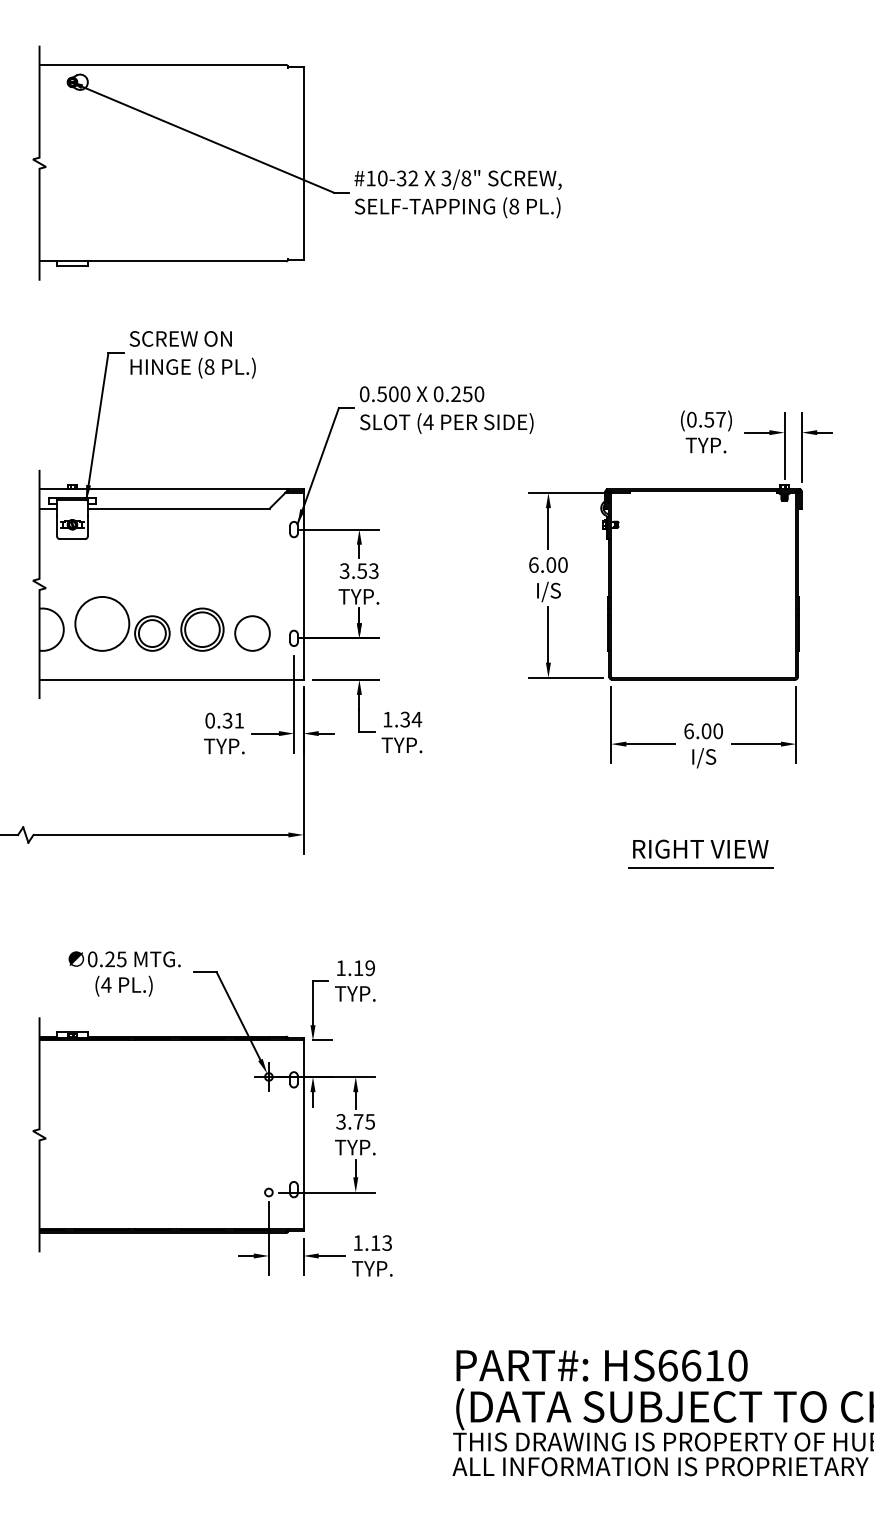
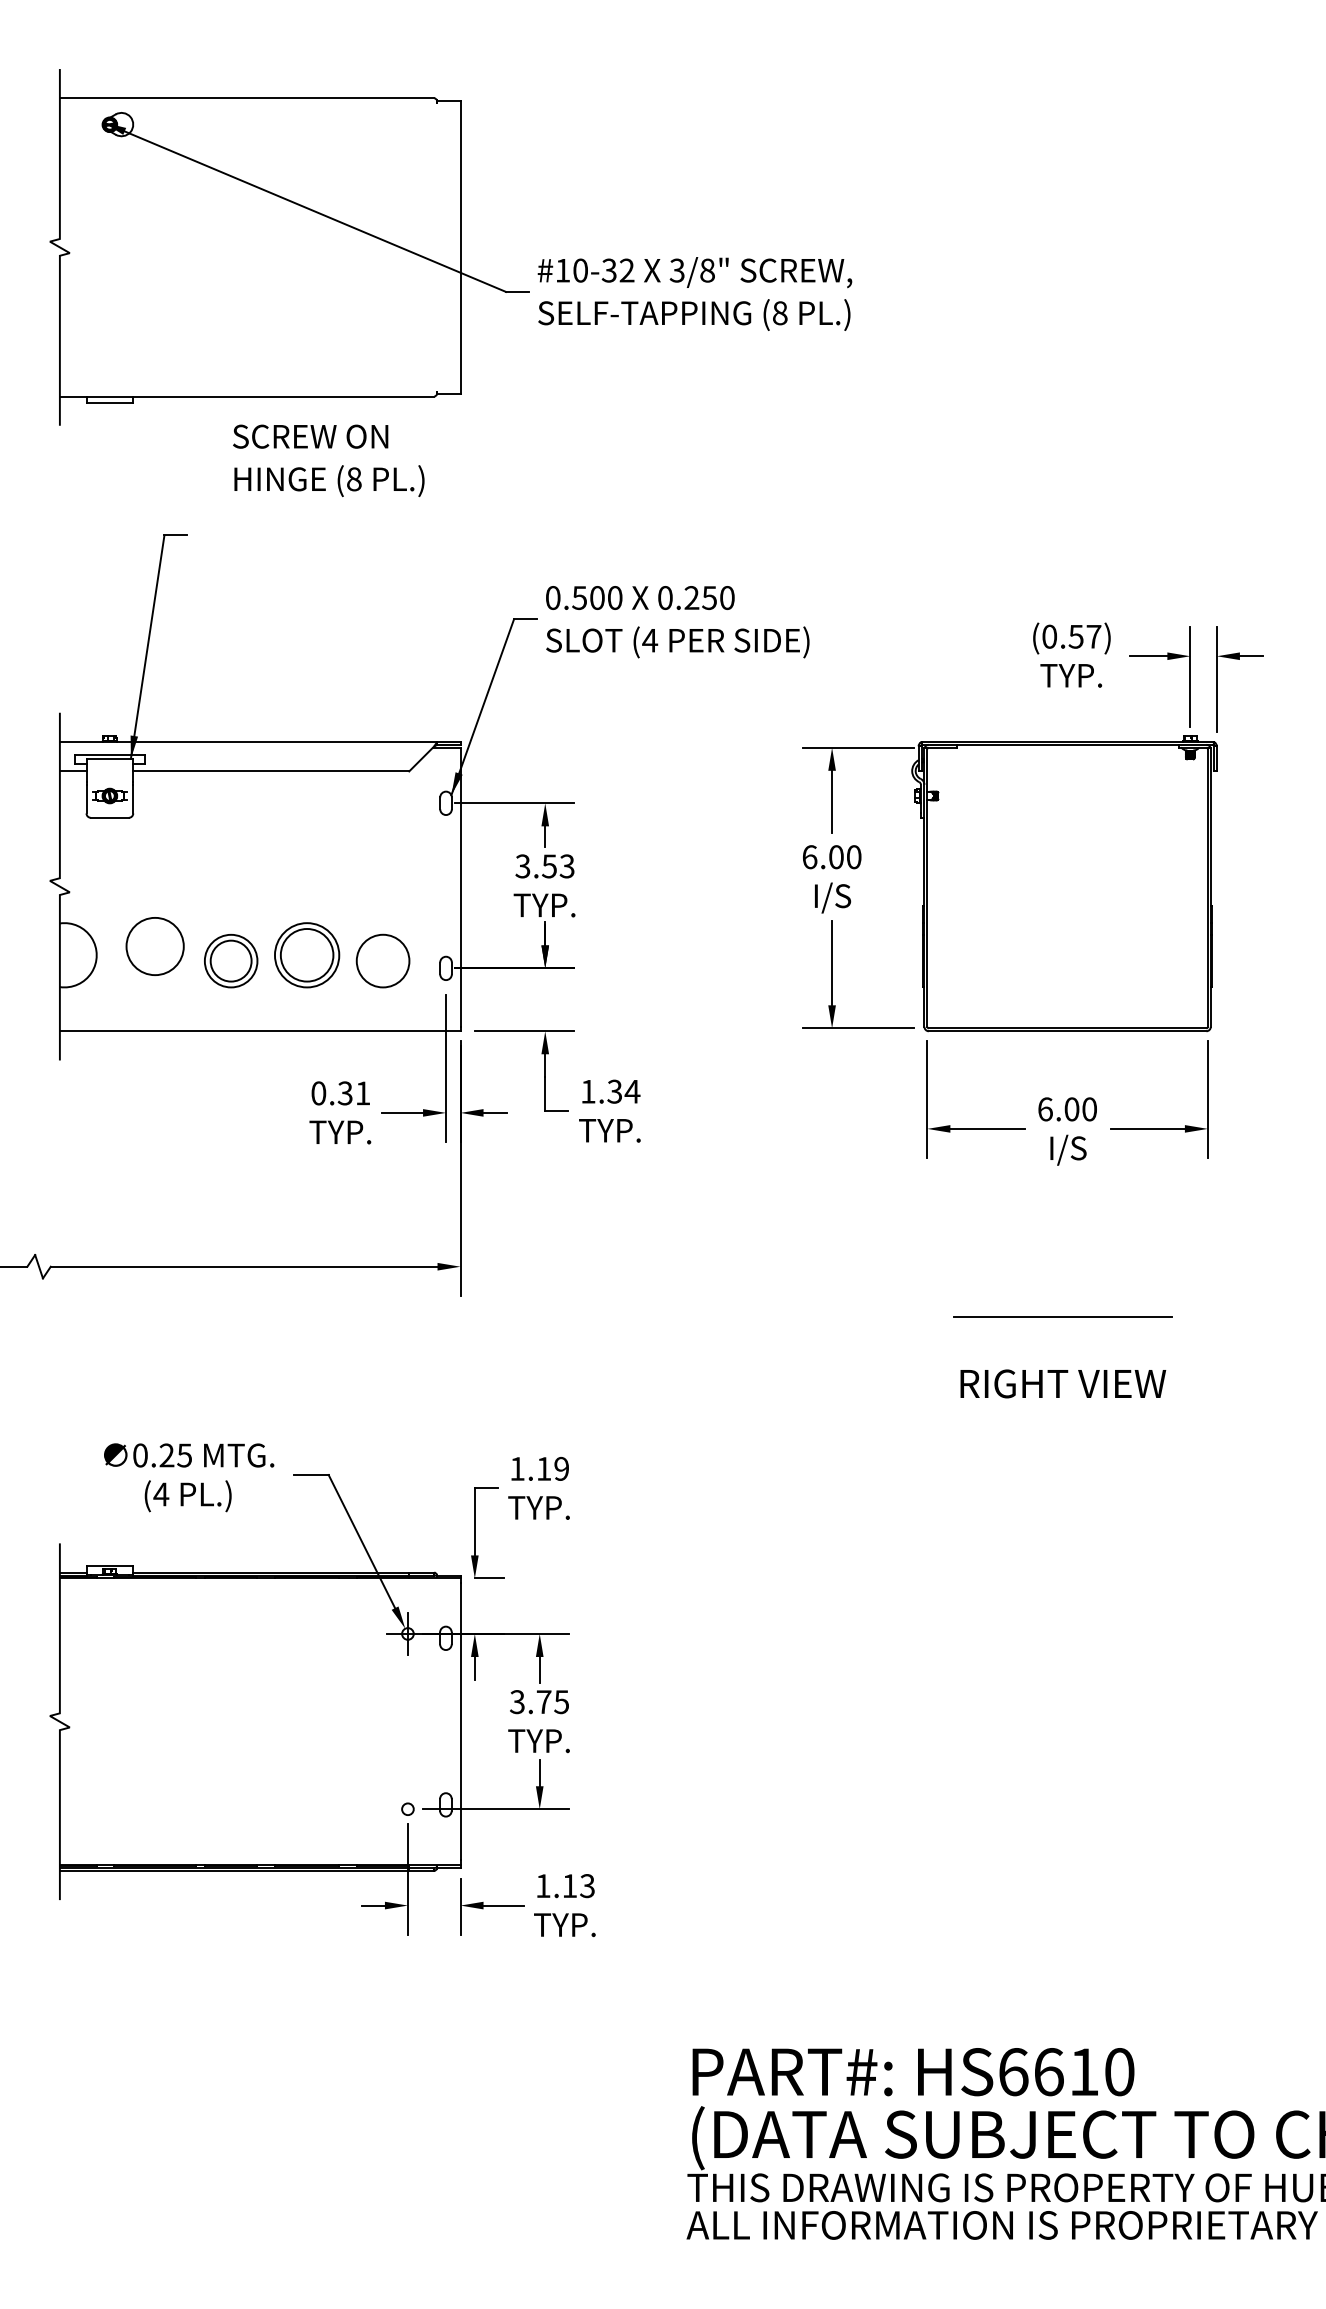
text: (192, 354) -> (328, 460), moved
circle: (102, 623) -> (155, 945), size x0.7
text: (700, 848) -> (1062, 1382), moved

